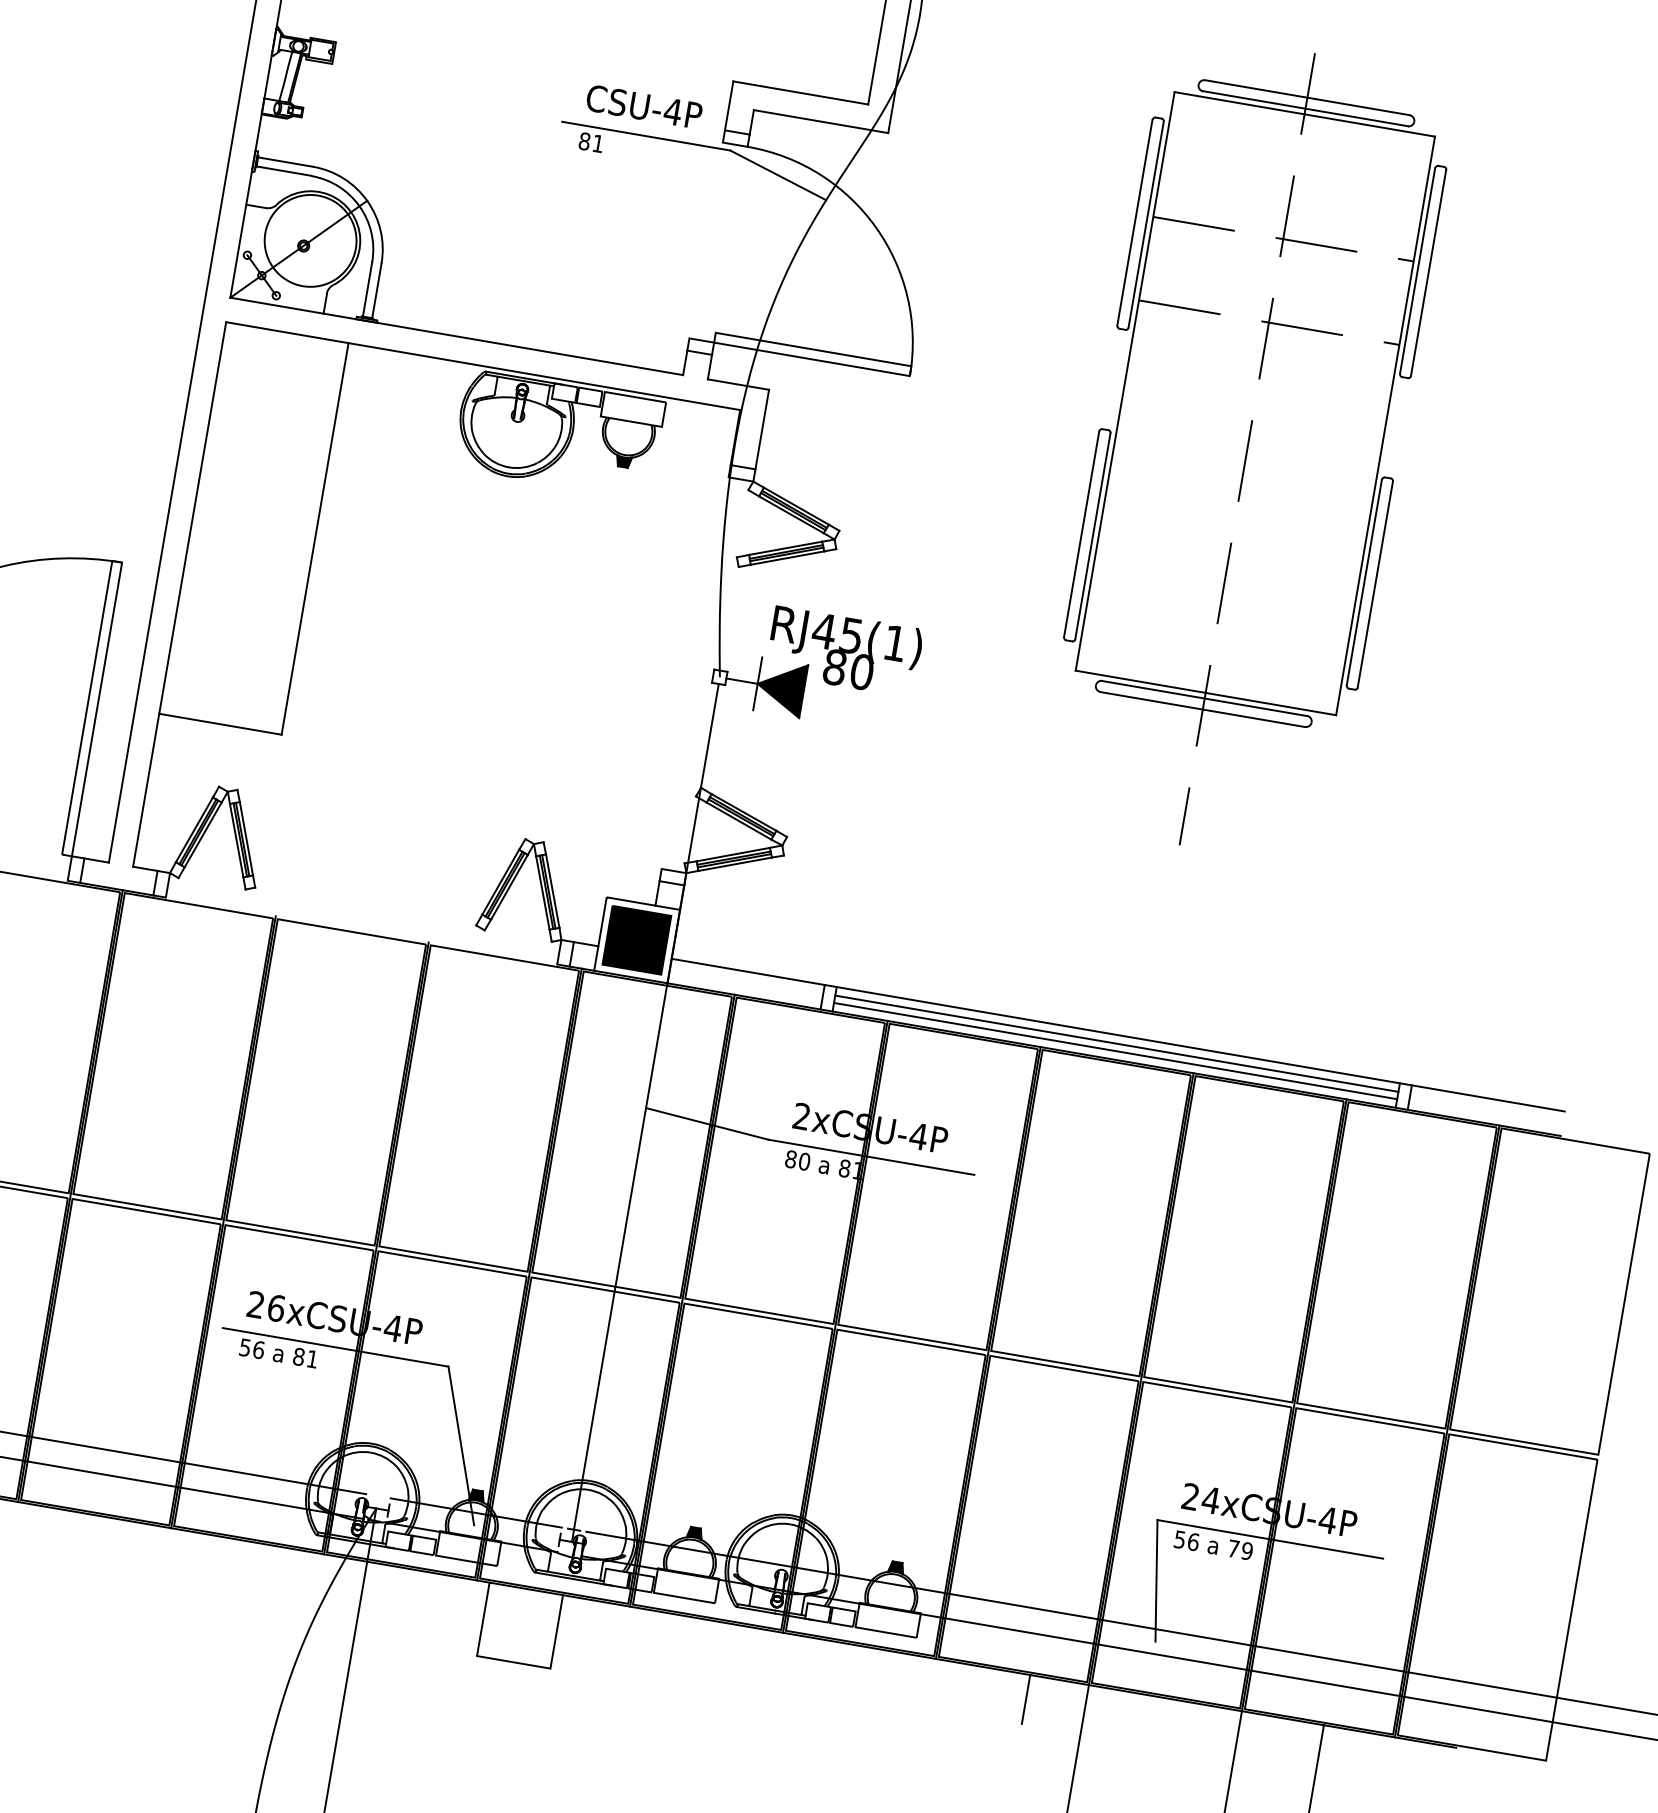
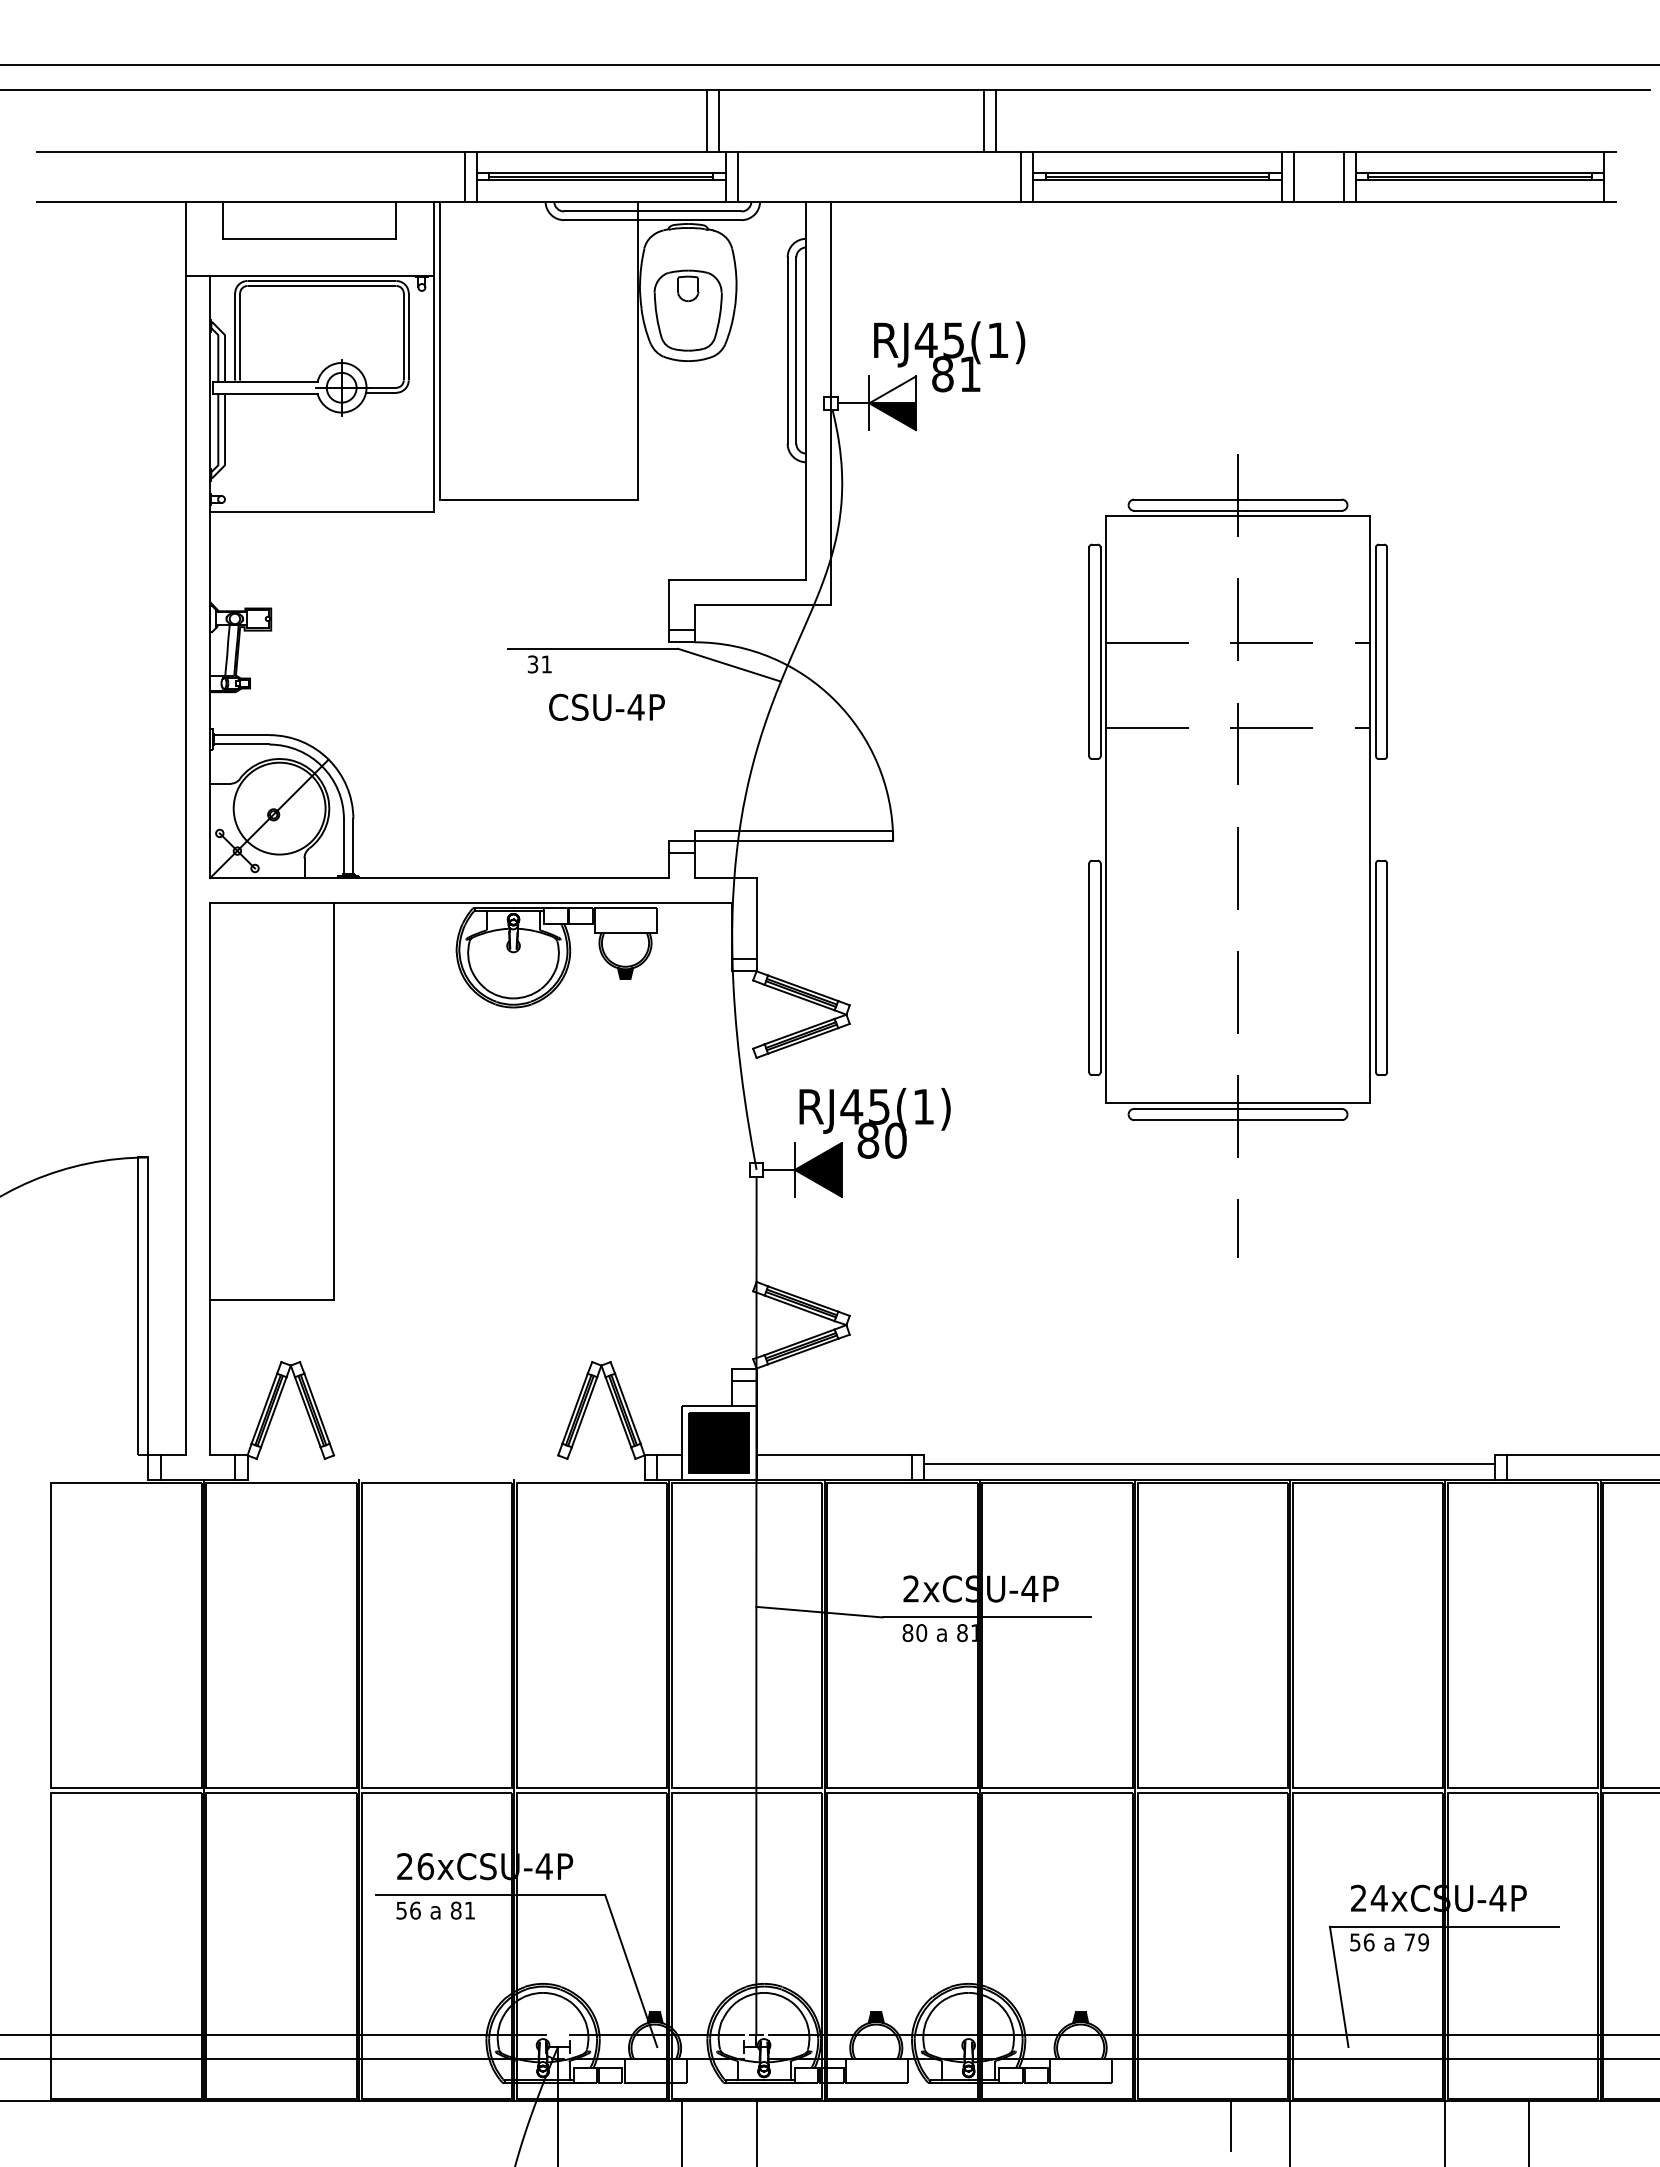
text: (643, 106) -> (606, 706), moved
text: (584, 141) -> (532, 664), 81 -> 31
line: (1118, 1035) -> (1209, 1455), removed
line: (1115, 1050) -> (1209, 1471), removed

